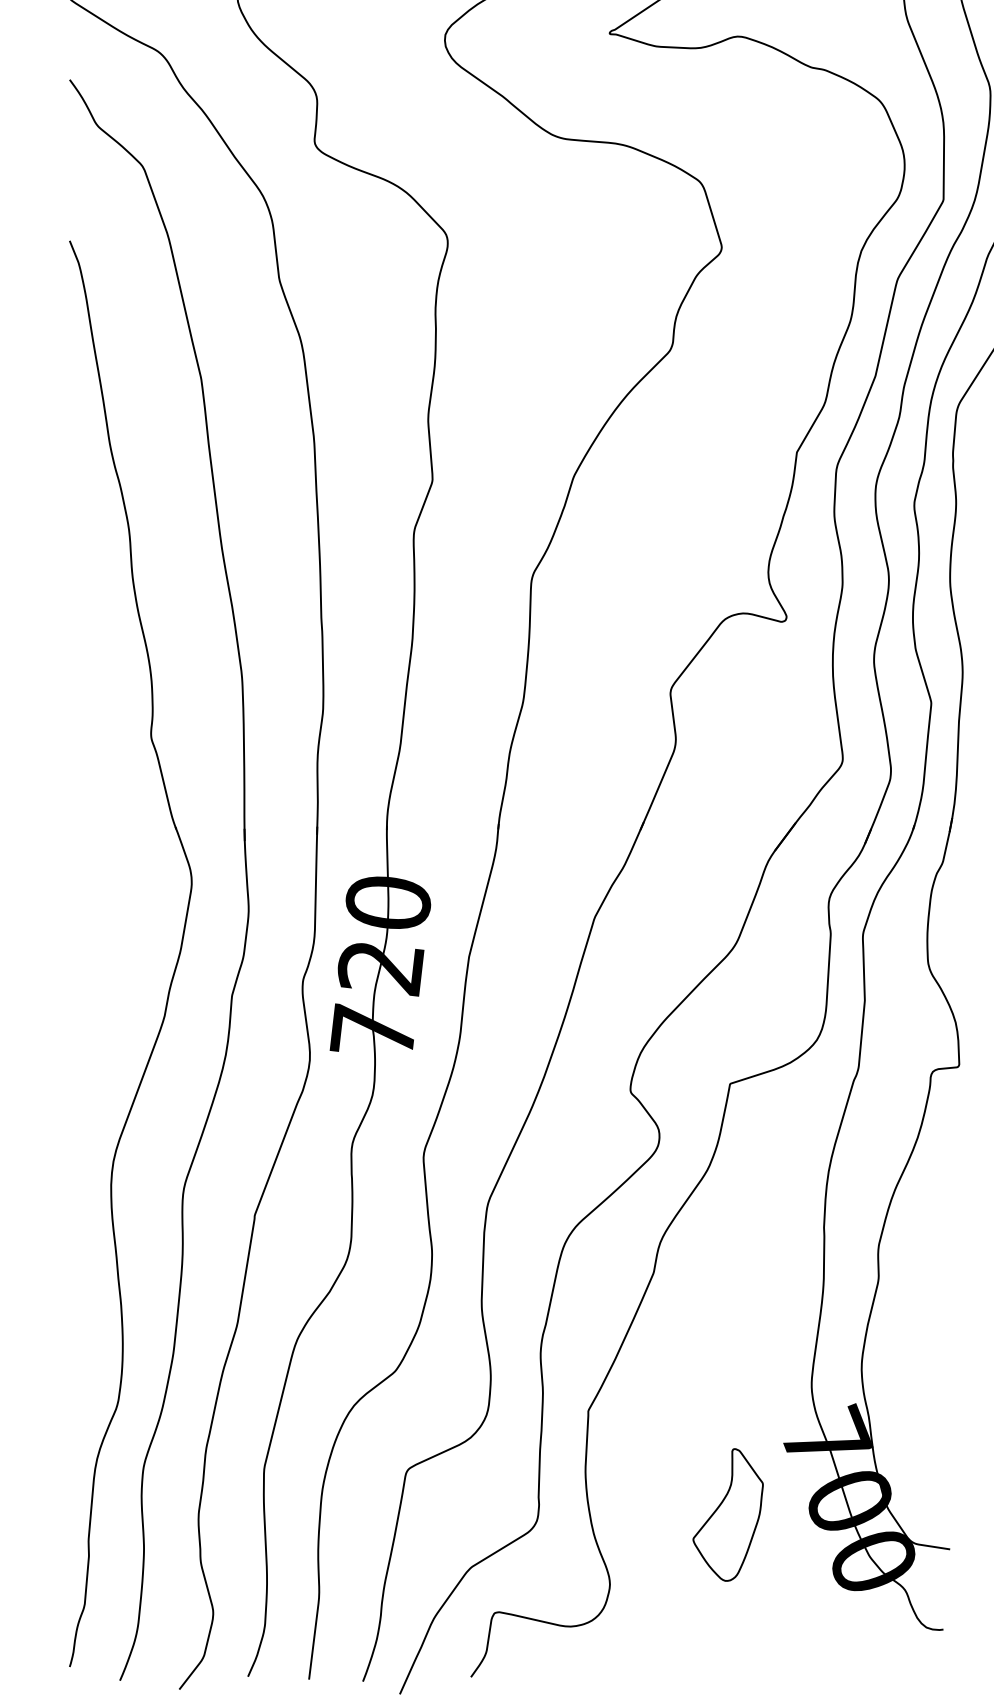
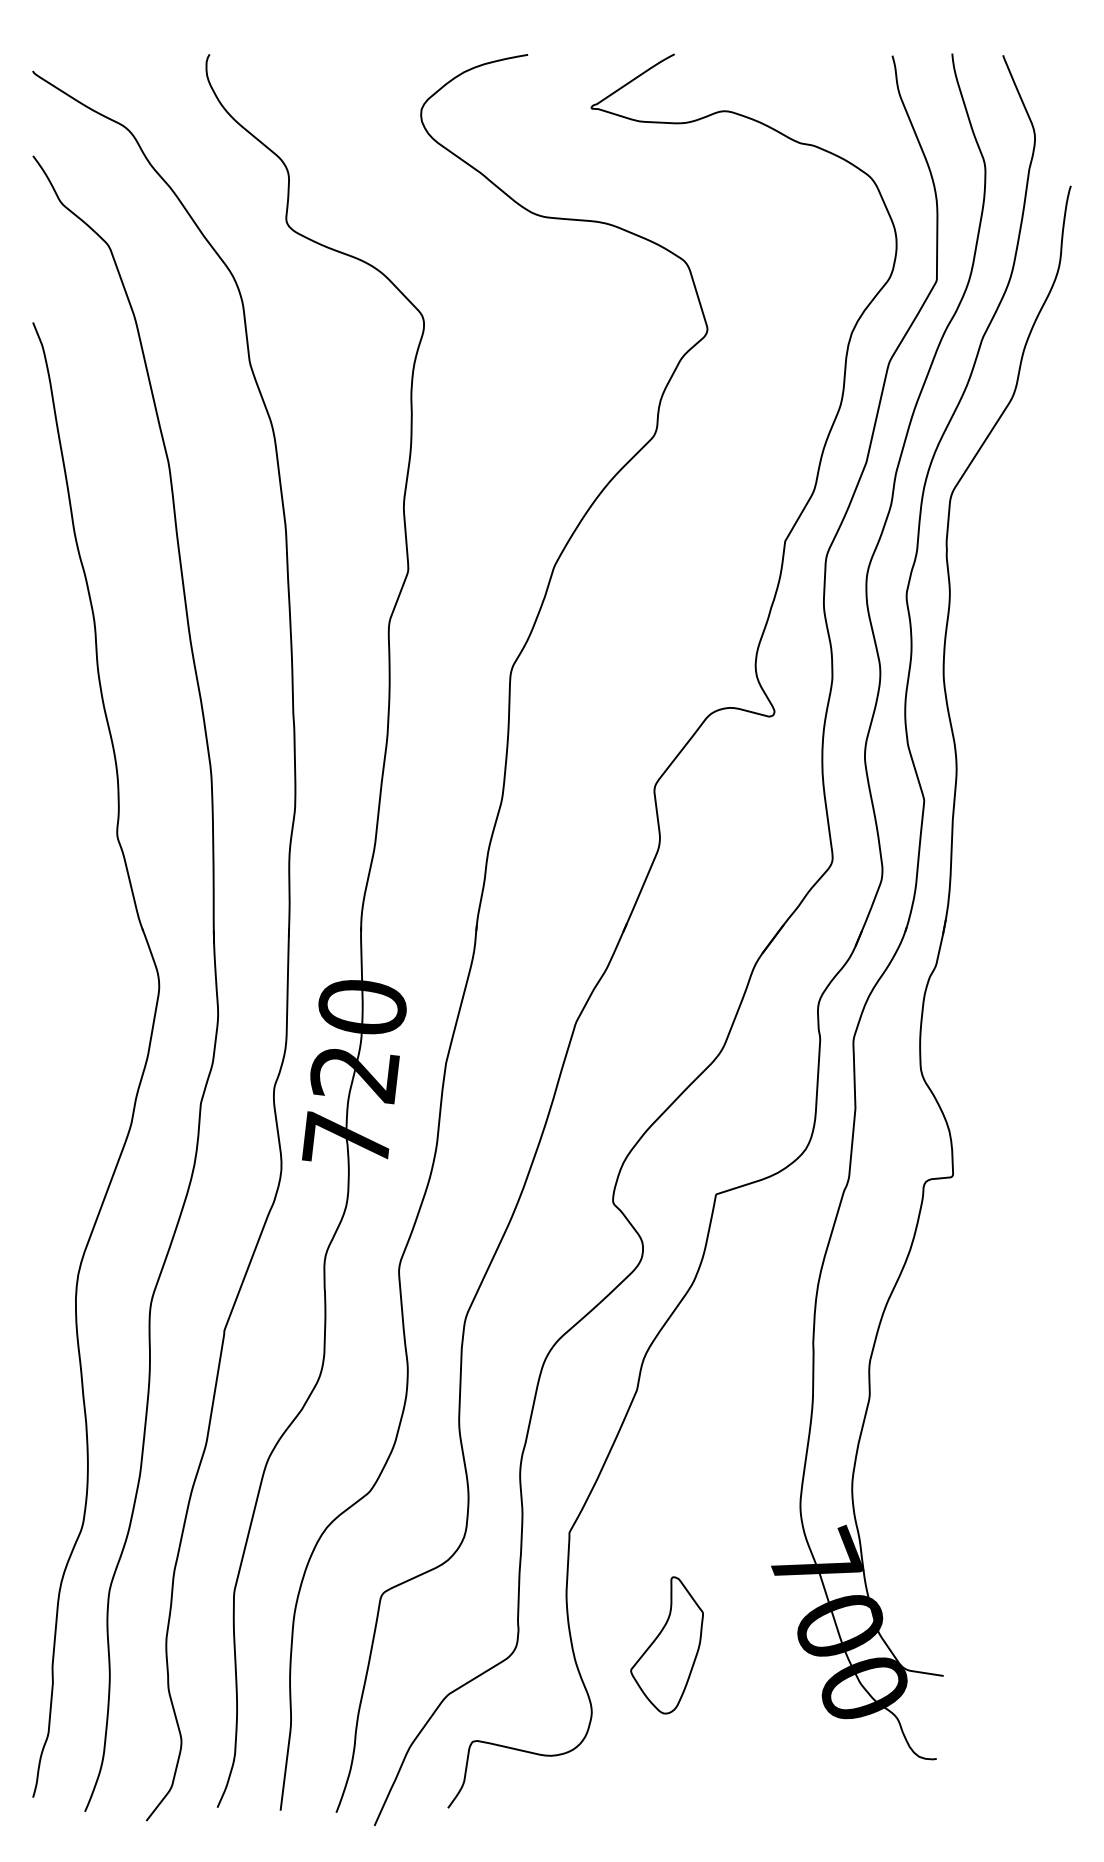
part: (727, 1515) -> (666, 1645), moved

